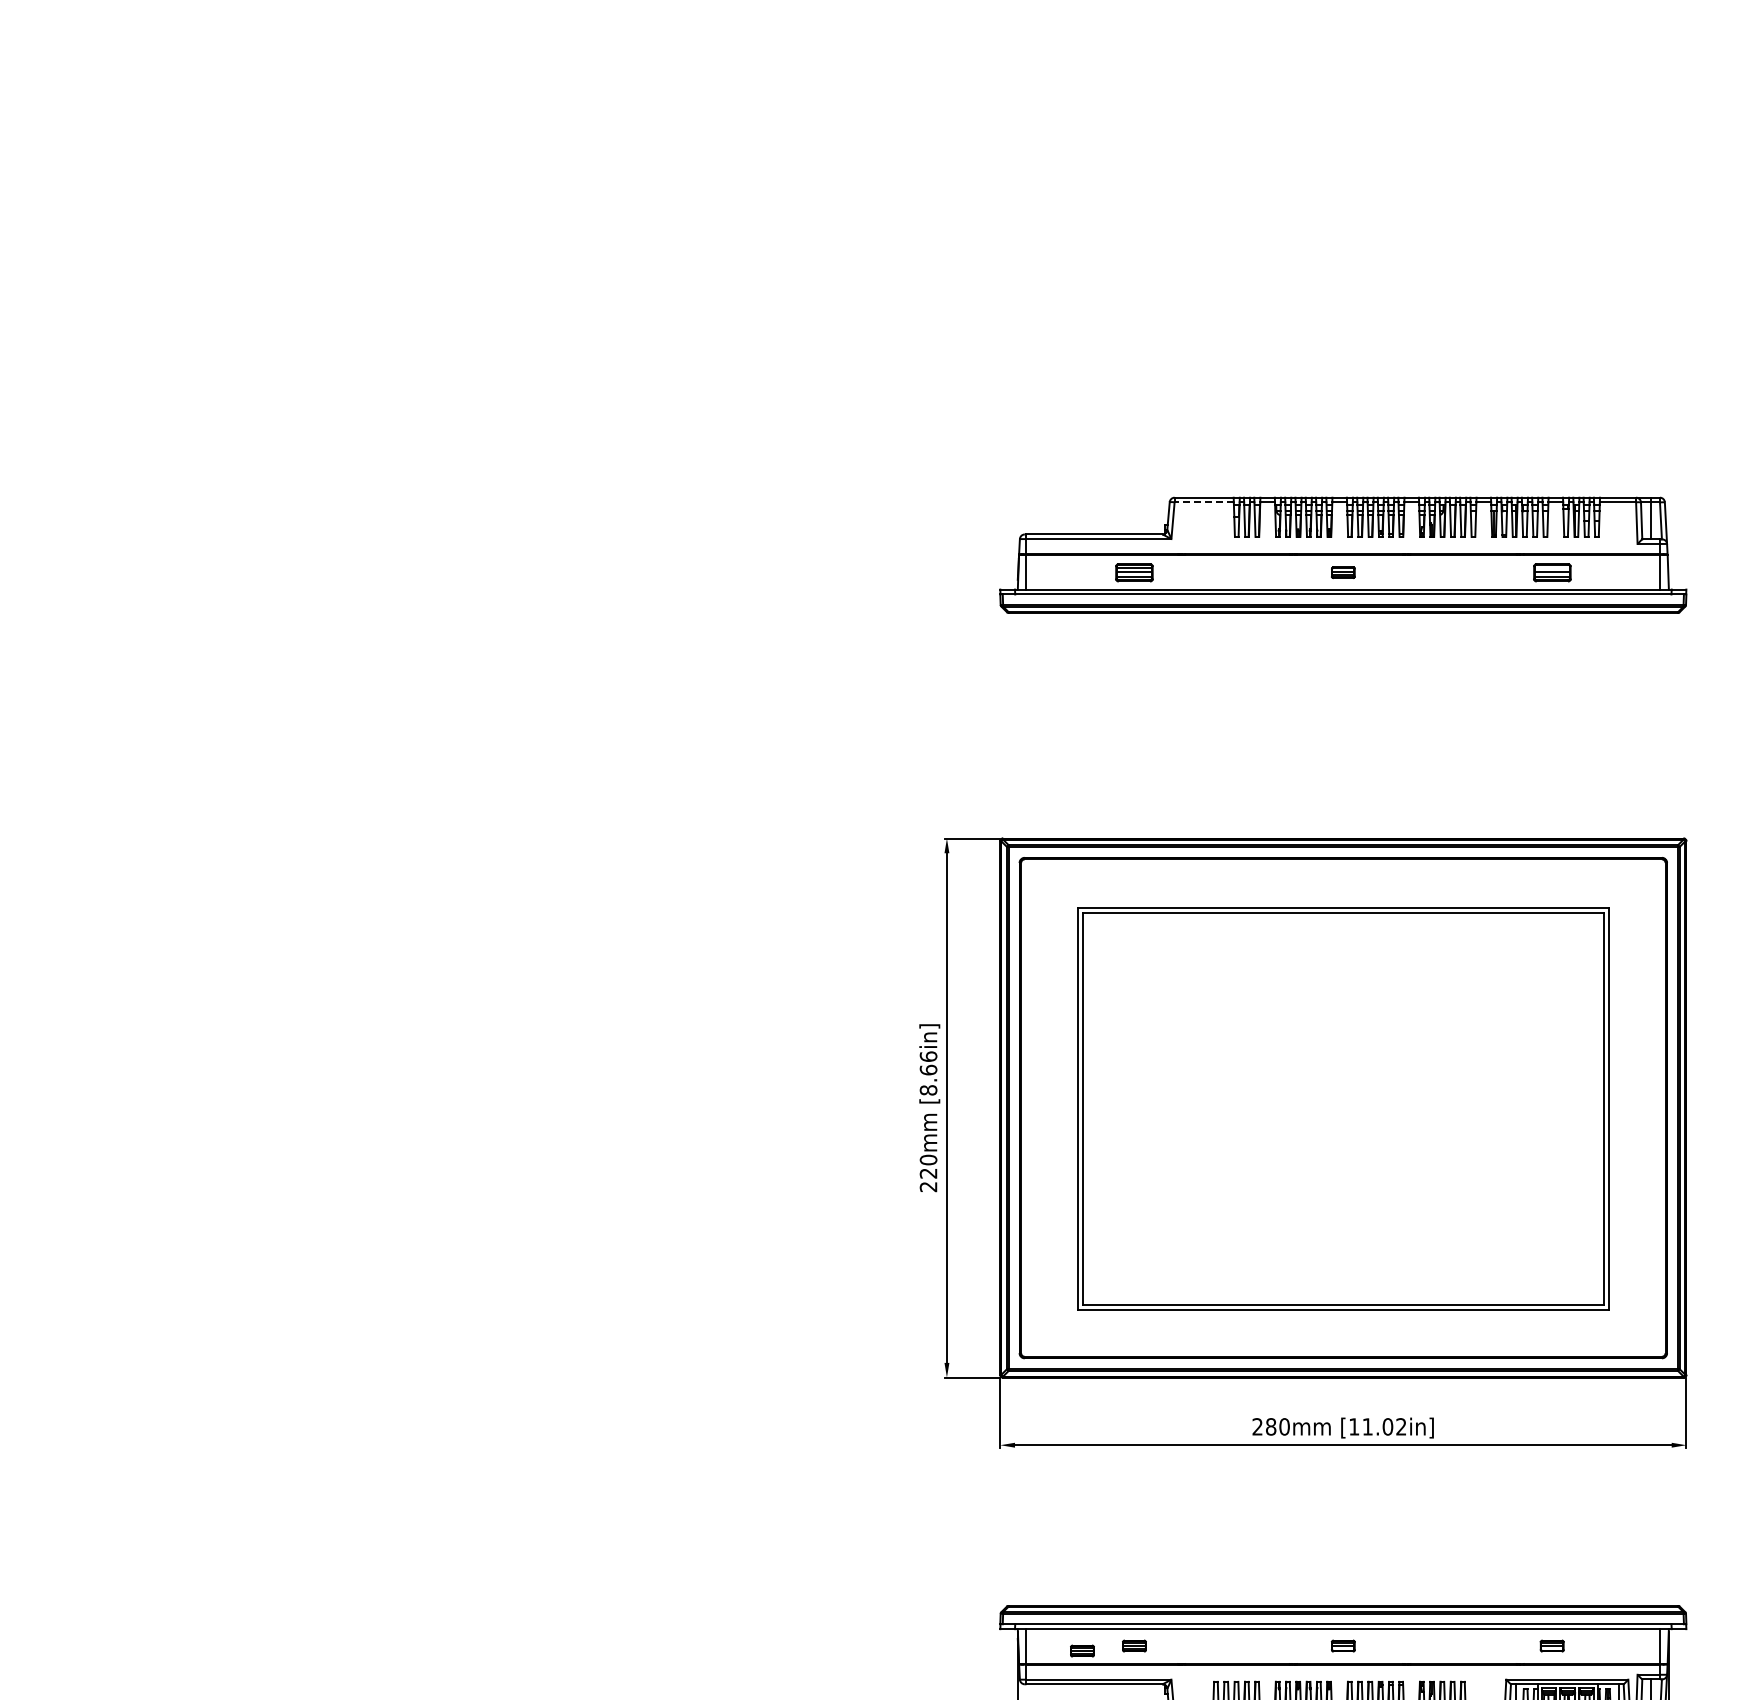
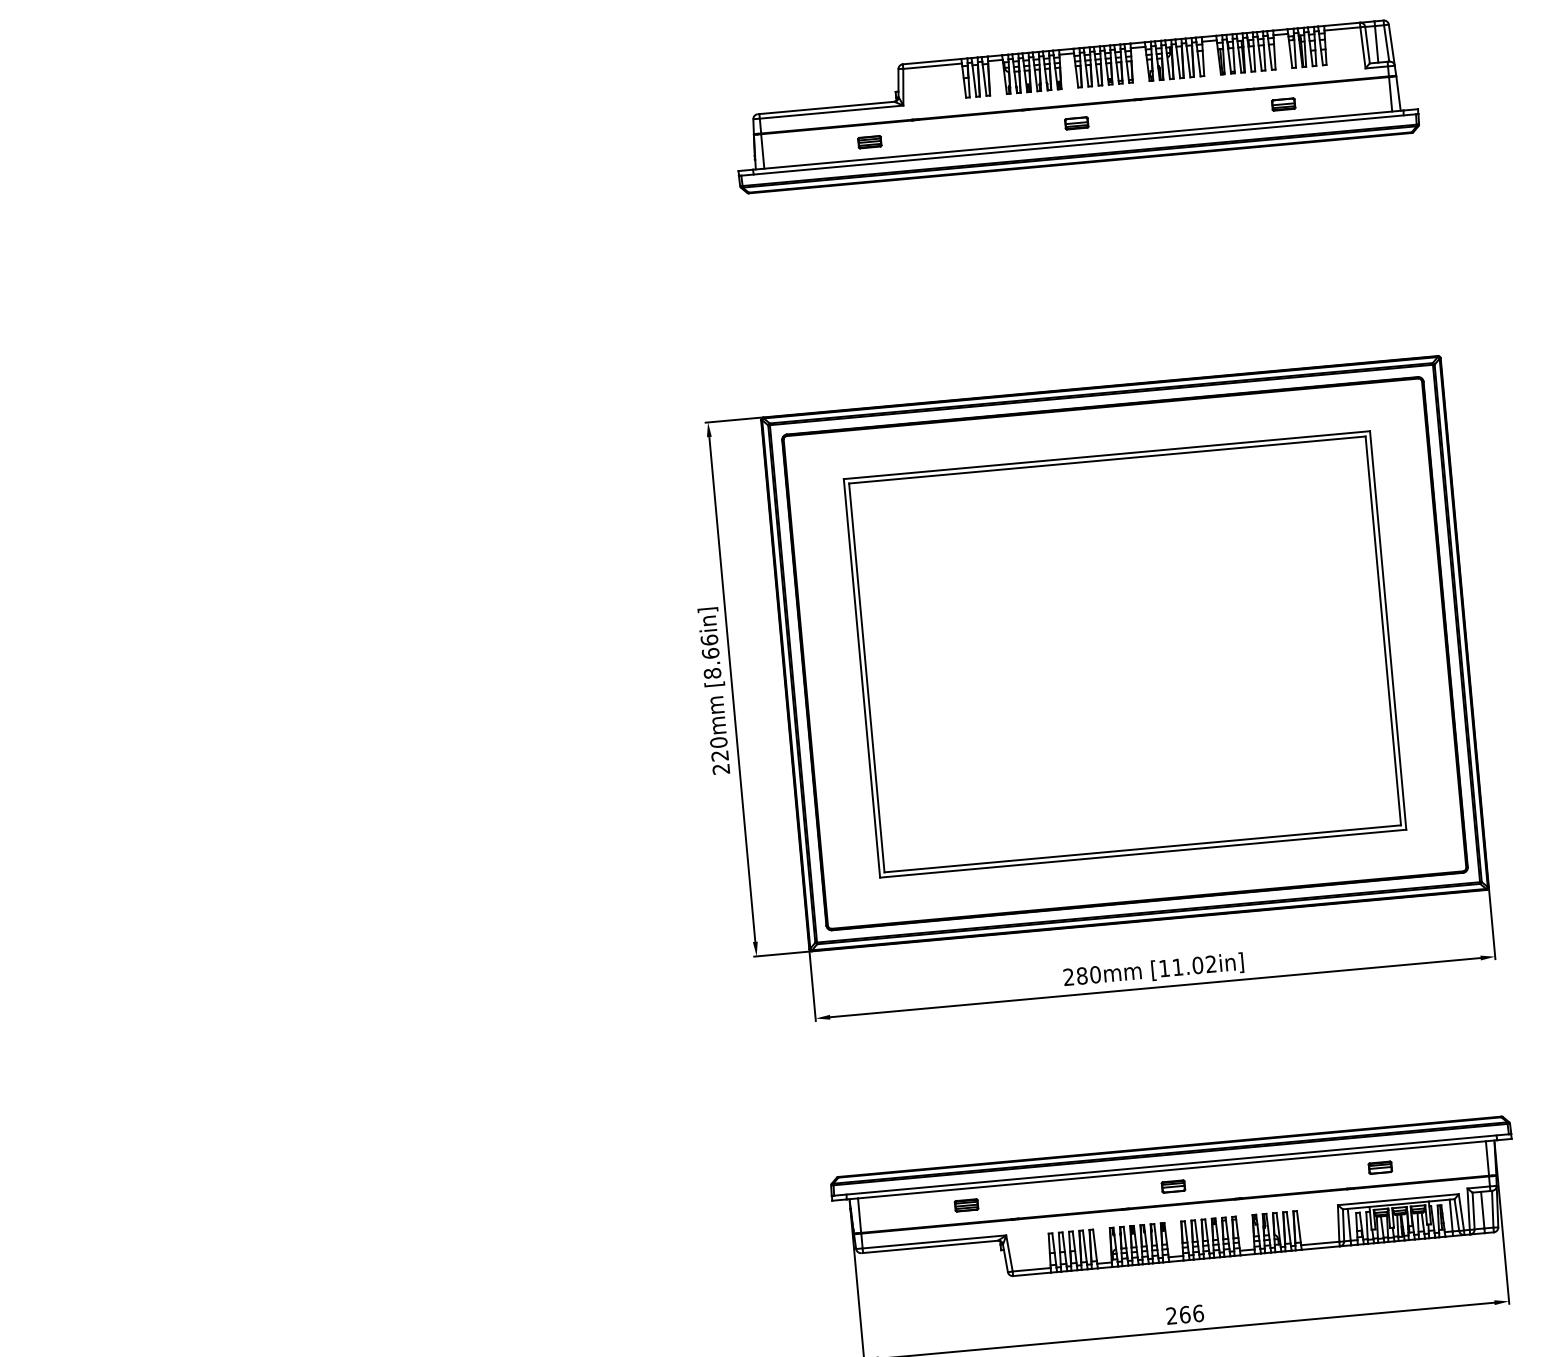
line: (1204, 502) -> (932, 66), dashed -> solid
part: (1134, 572) -> (869, 142), size x0.62
part: (1551, 572) -> (1282, 104), size x0.62
part: (1082, 1650) -> (915, 1214), removed

